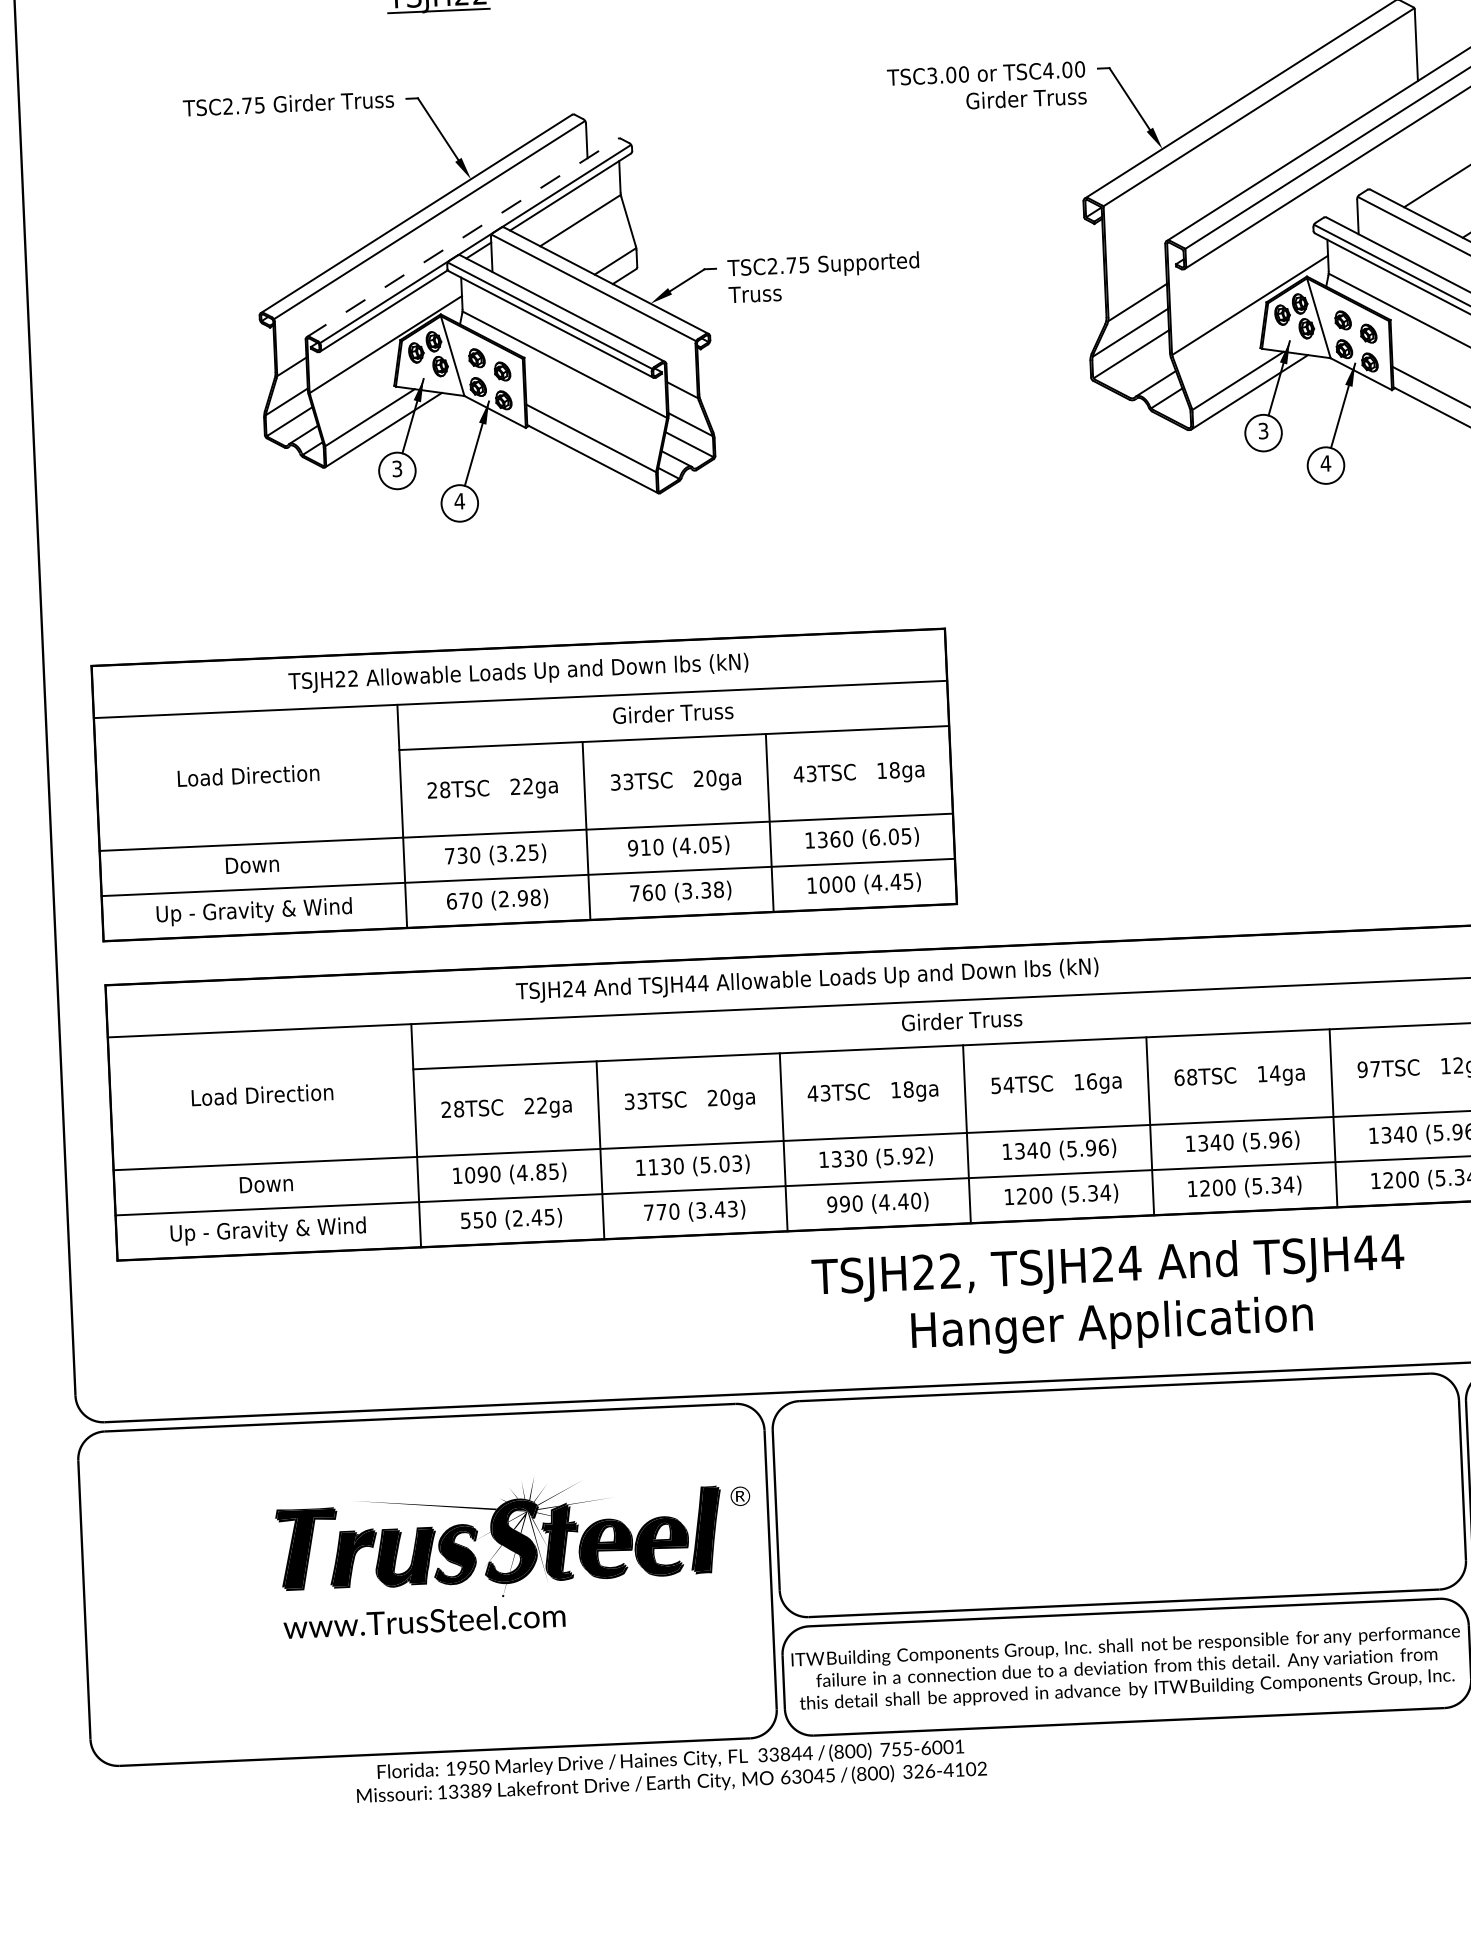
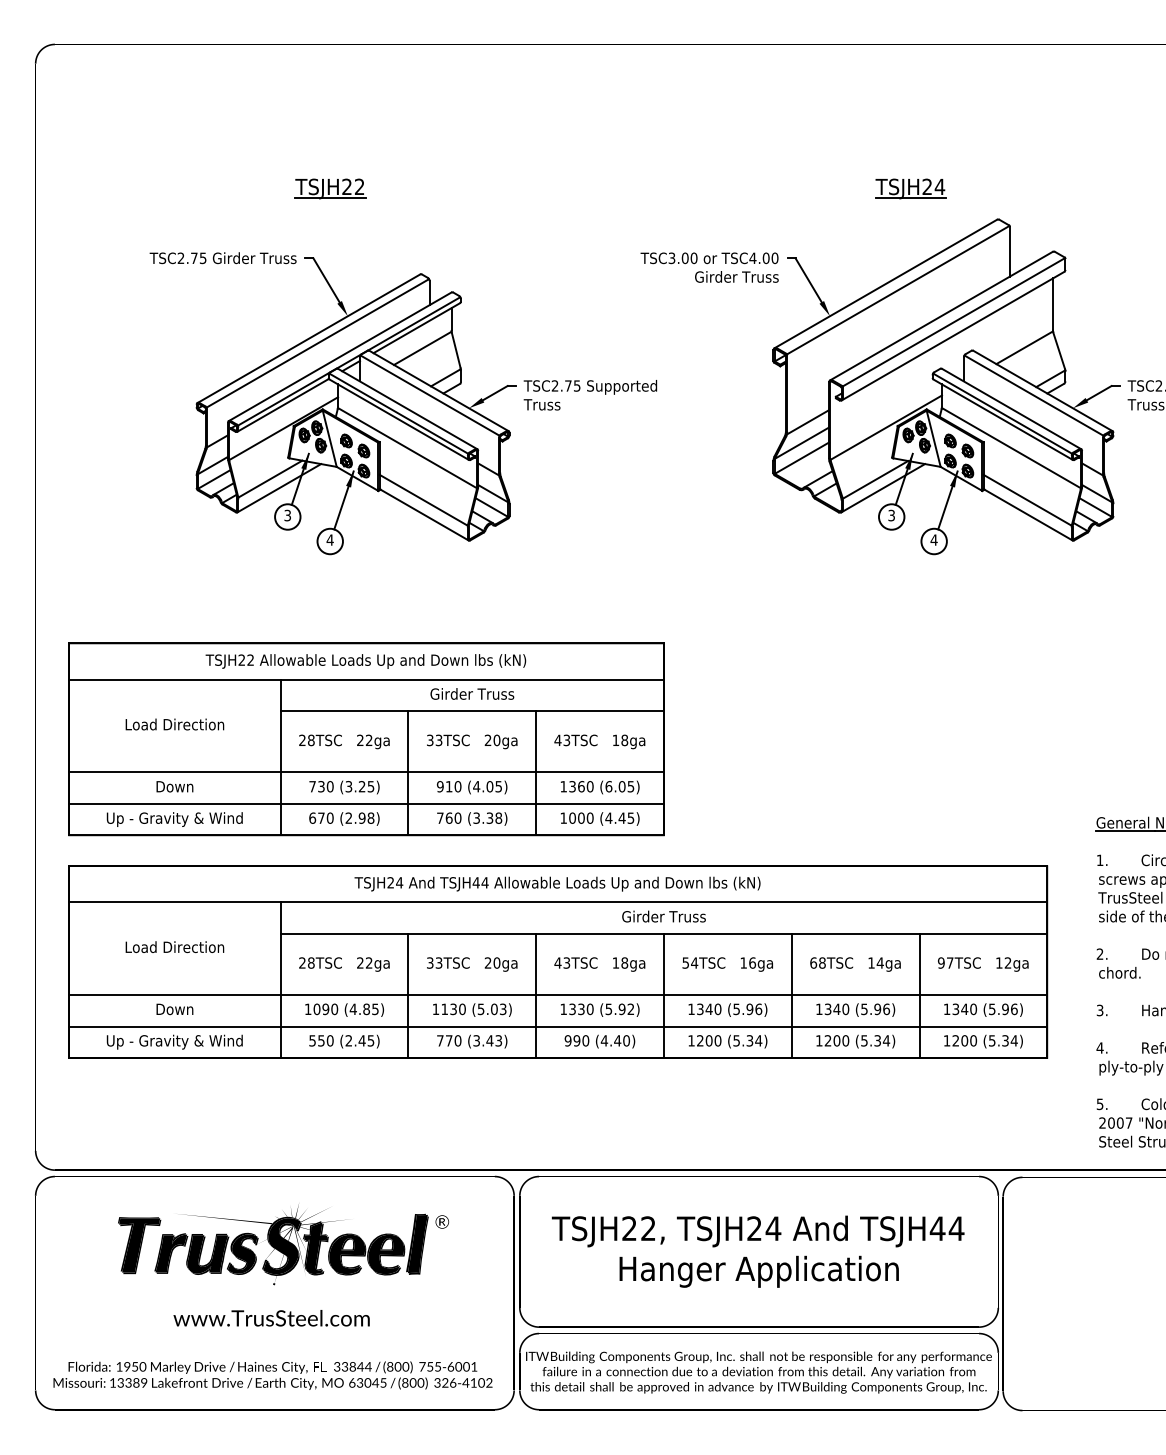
line: (462, 237) -> (340, 356), dashed -> solid
text: (1108, 1297) -> (757, 1251), moved
part: (514, 1538) -> (283, 1244), moved
text: (670, 1771) -> (272, 1375), moved

